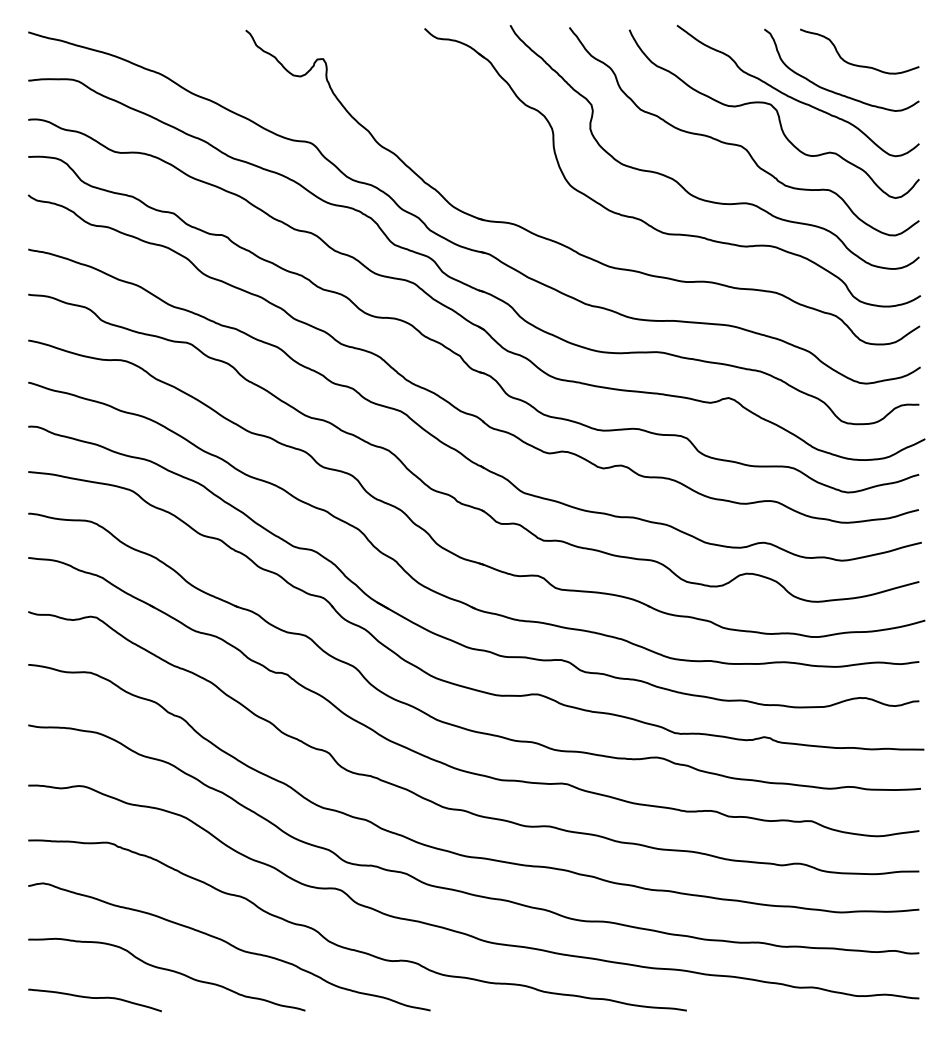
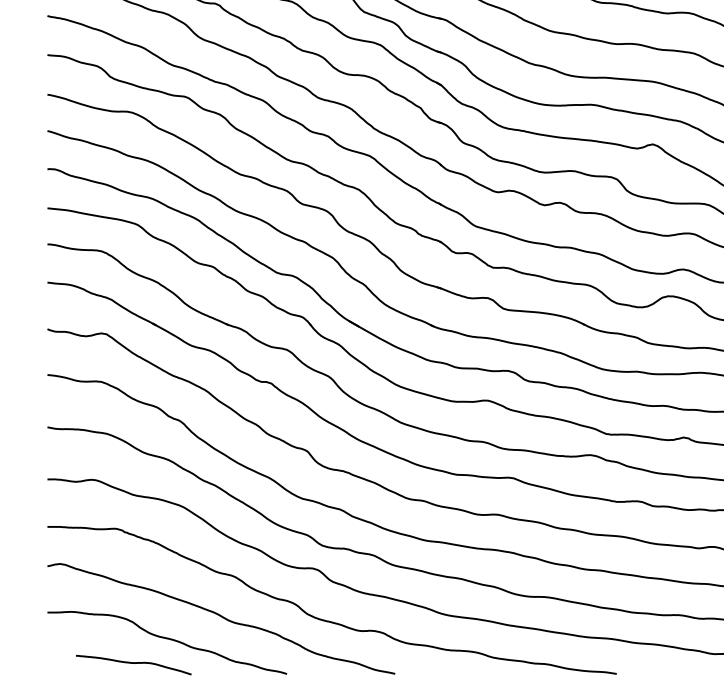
curve: (94, 998) -> (133, 663), moved

